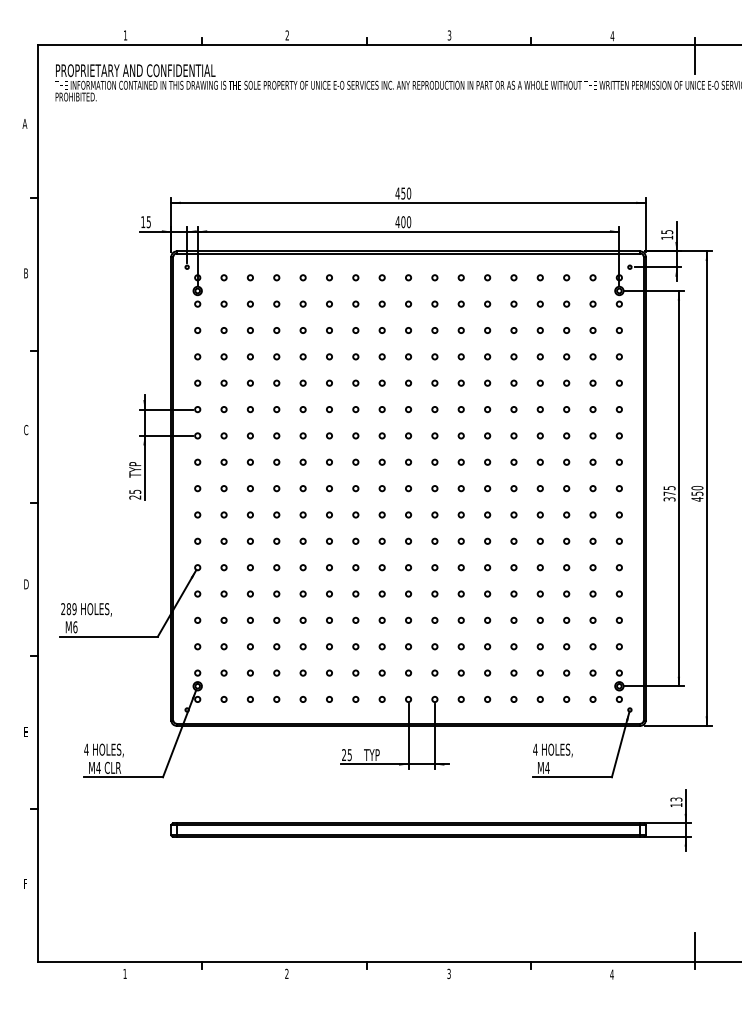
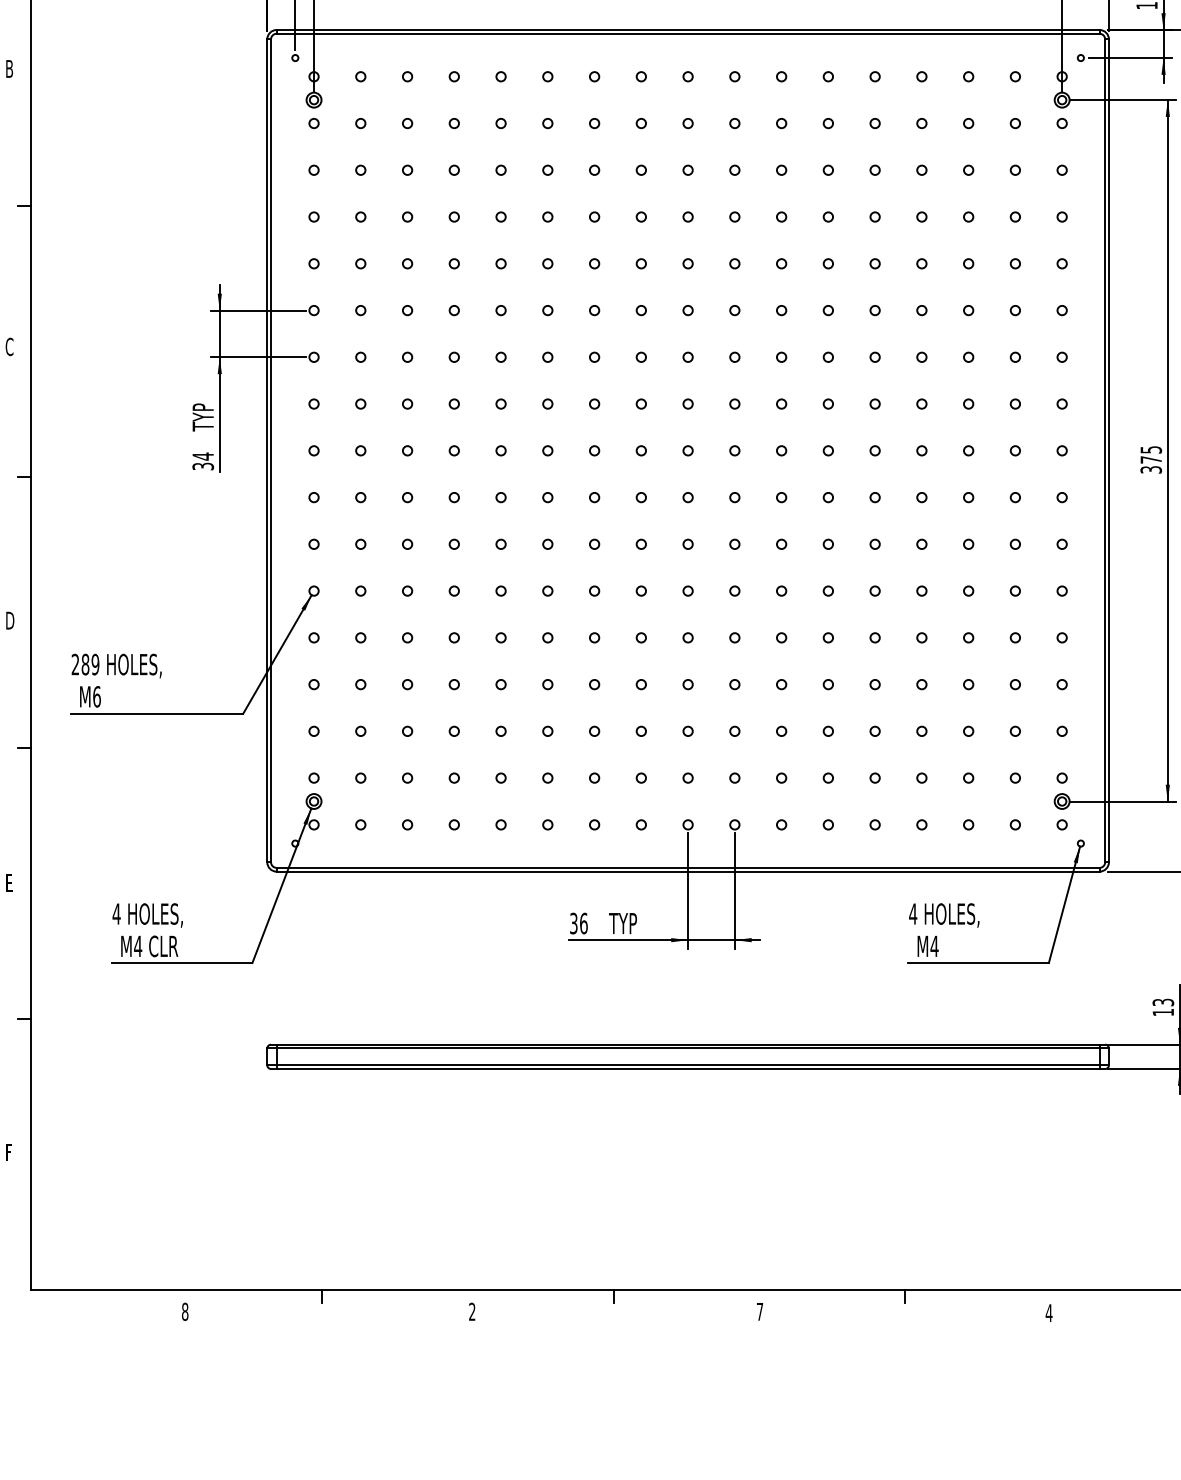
text: (135, 494) -> (203, 461), 25 -> 34
text: (346, 755) -> (578, 924), 25 -> 36
text: (124, 973) -> (184, 1311), 1 -> 8
text: (448, 973) -> (758, 1311), 3 -> 7

